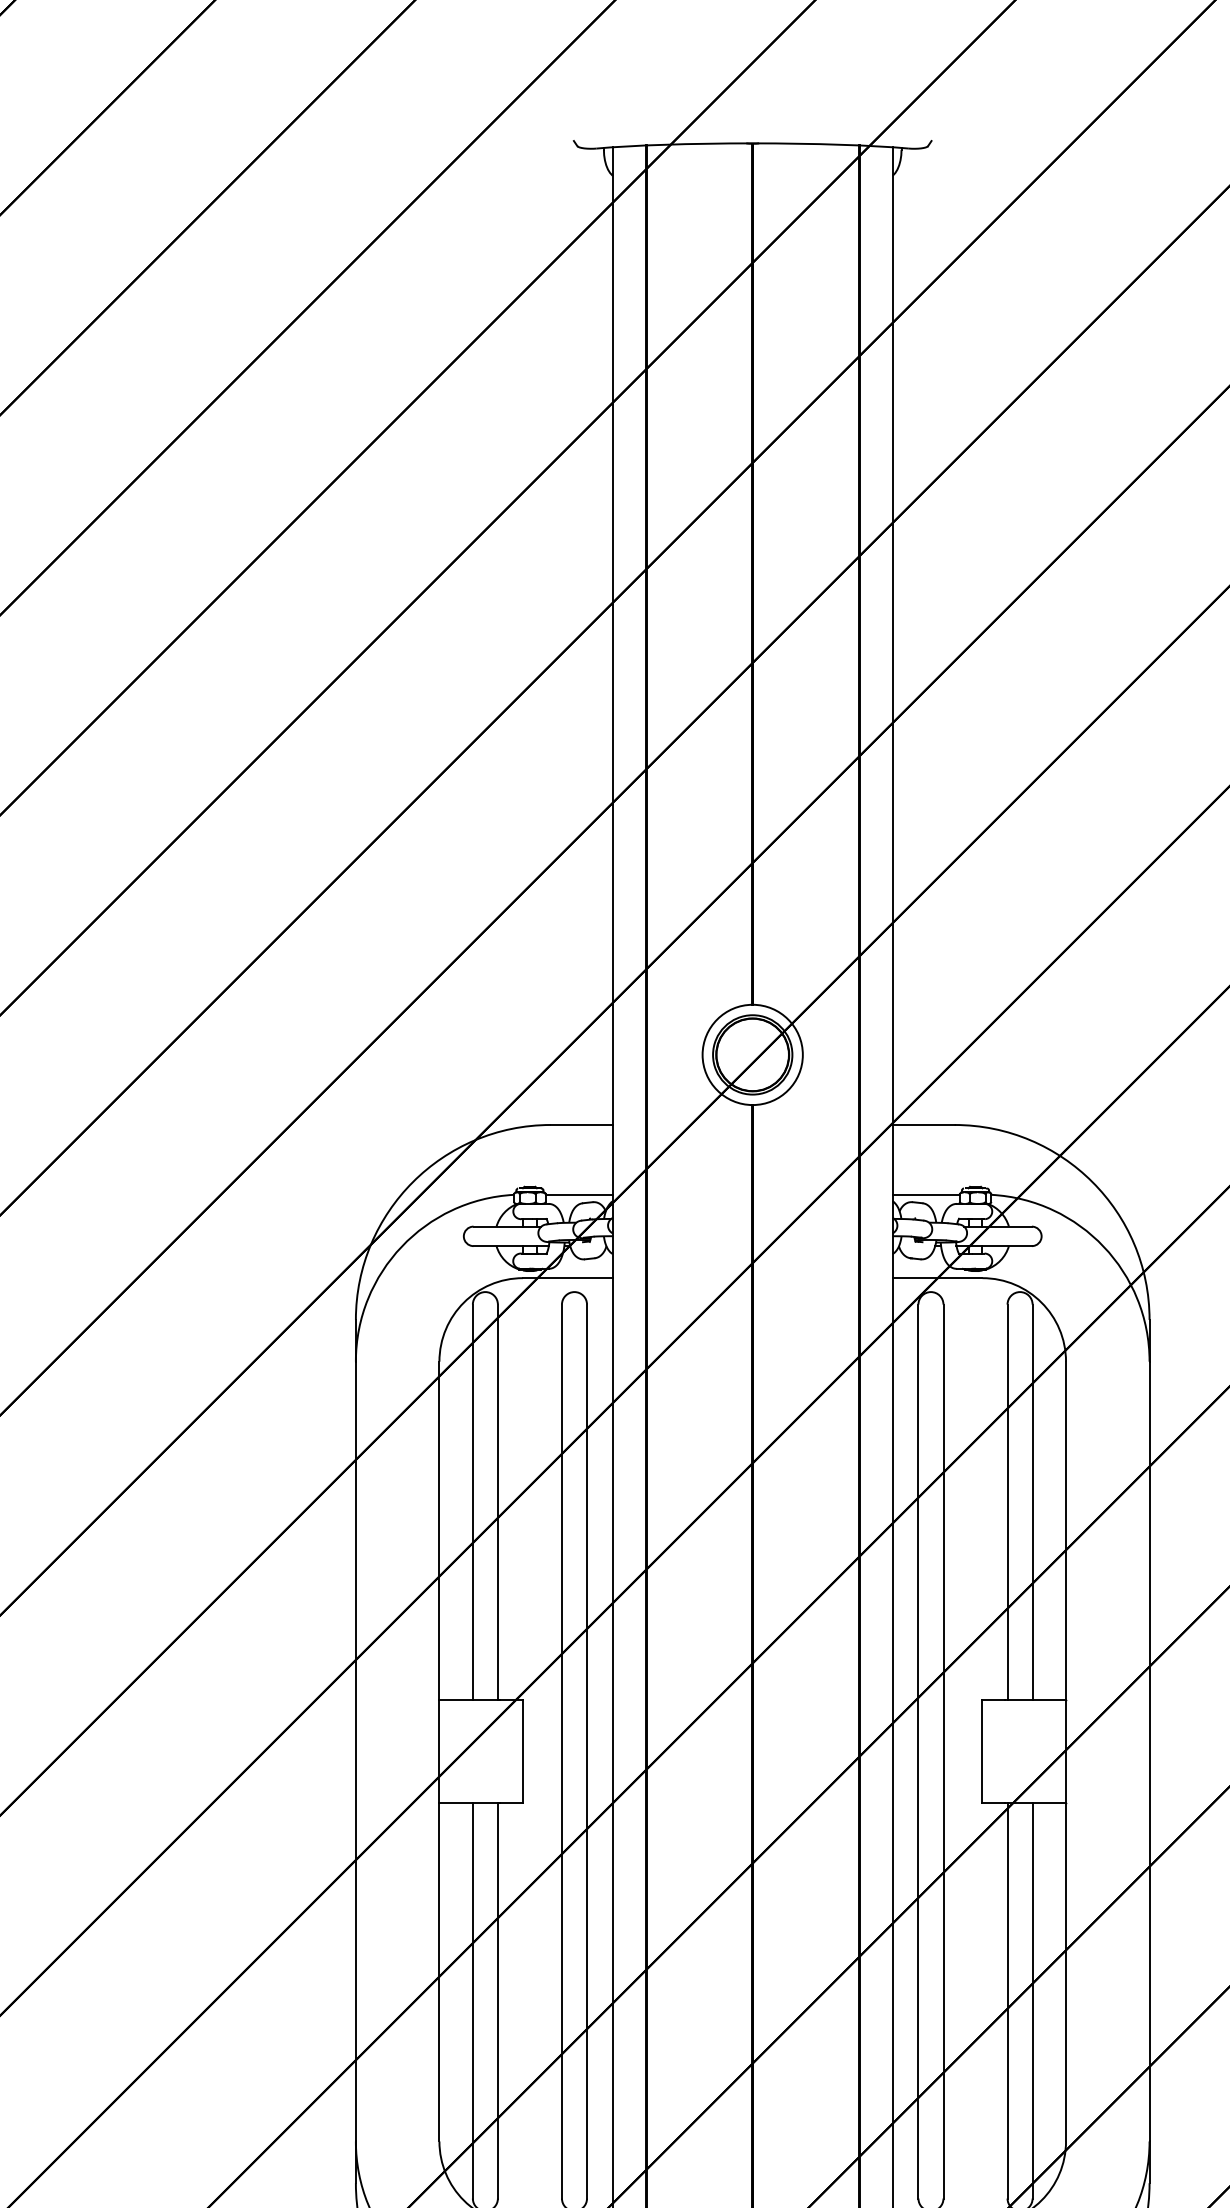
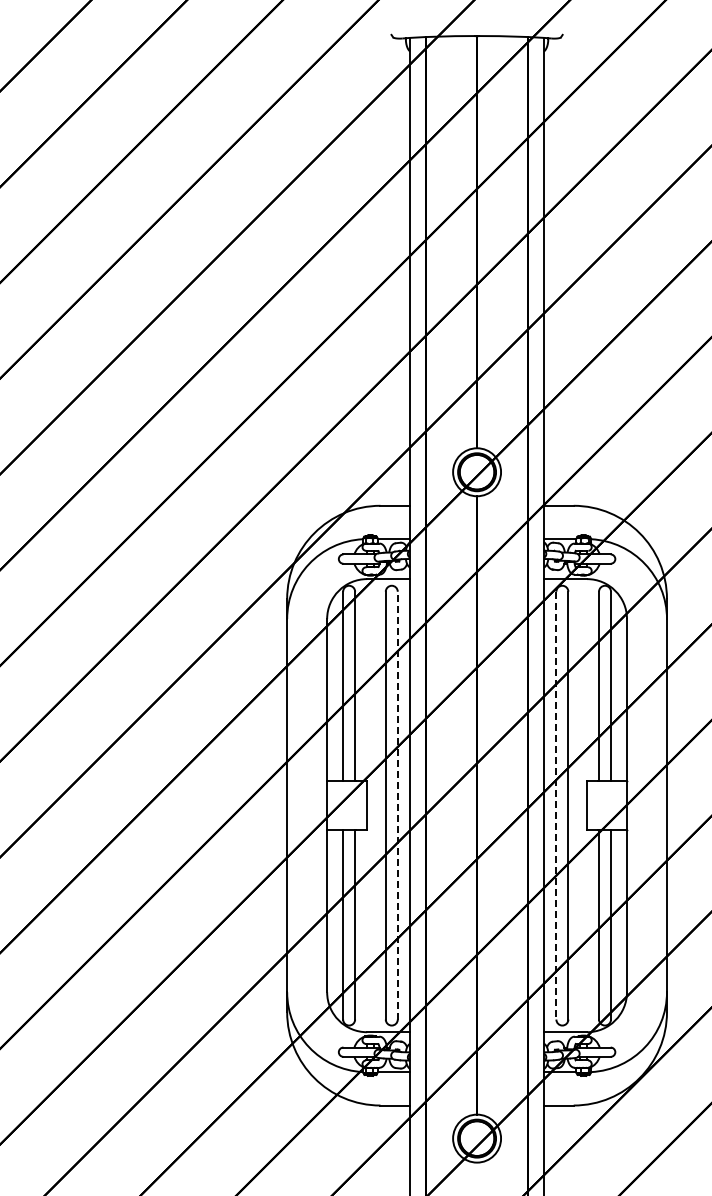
line: (586, 1751) -> (397, 805), solid -> dashed
line: (918, 1751) -> (556, 805), solid -> dashed

